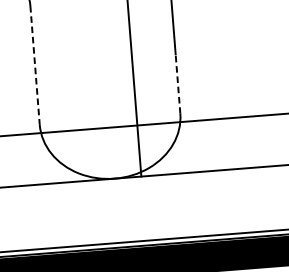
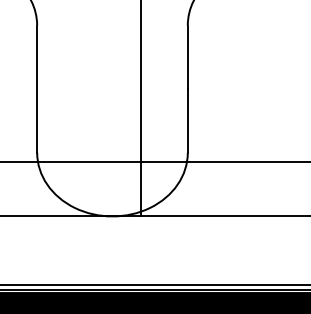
line: (35, 65) -> (37, 89), dashed -> solid
line: (177, 84) -> (187, 121), dashed -> solid

